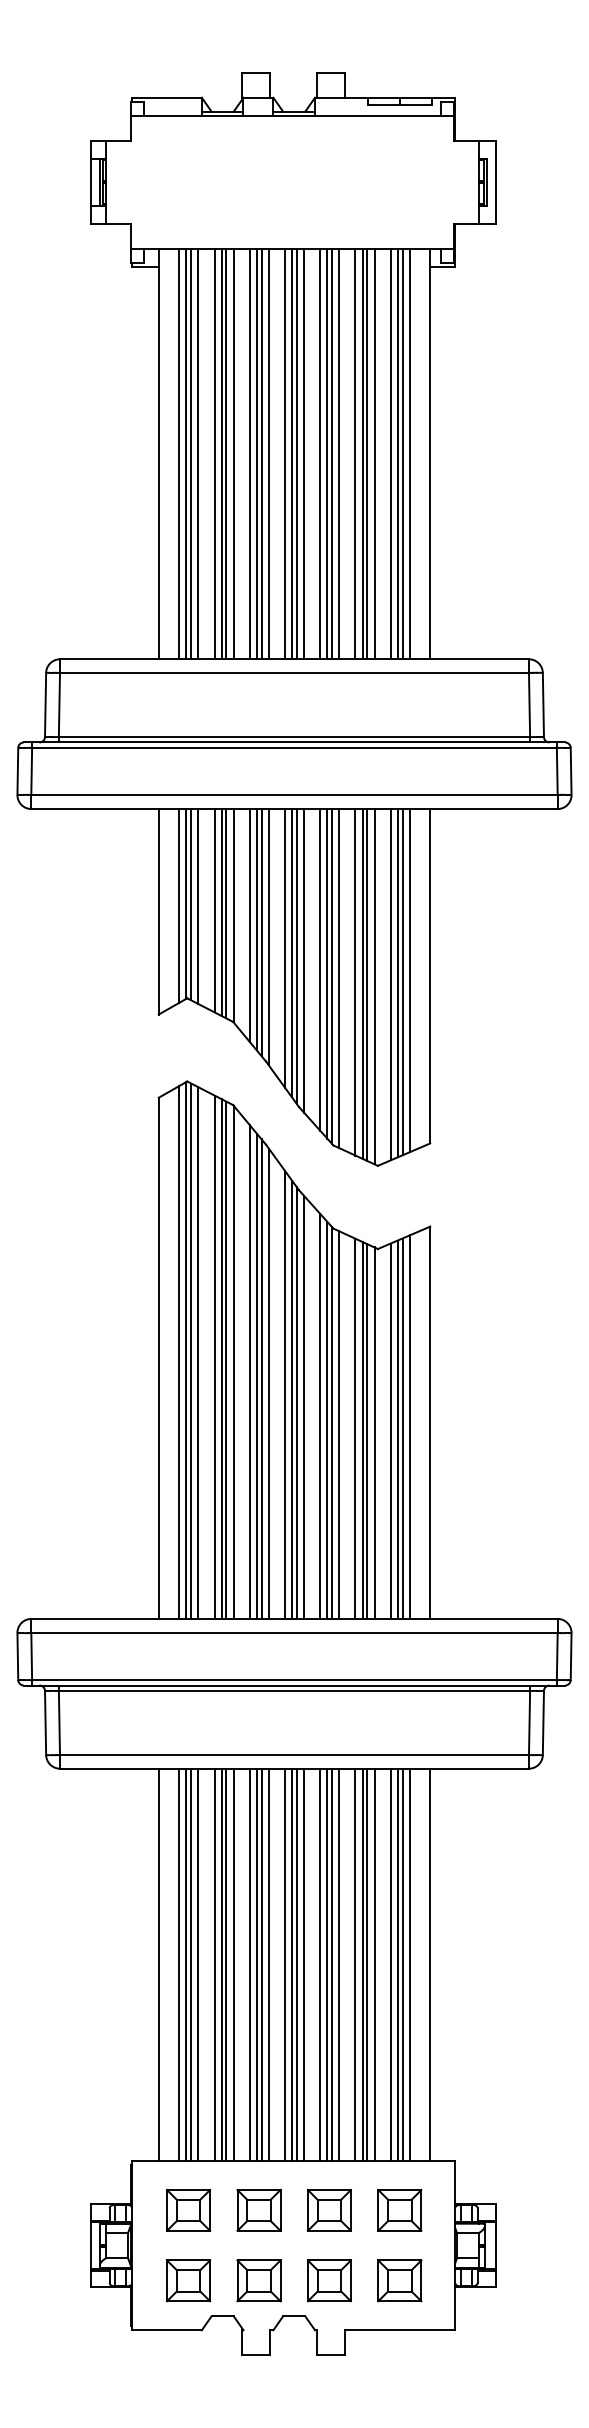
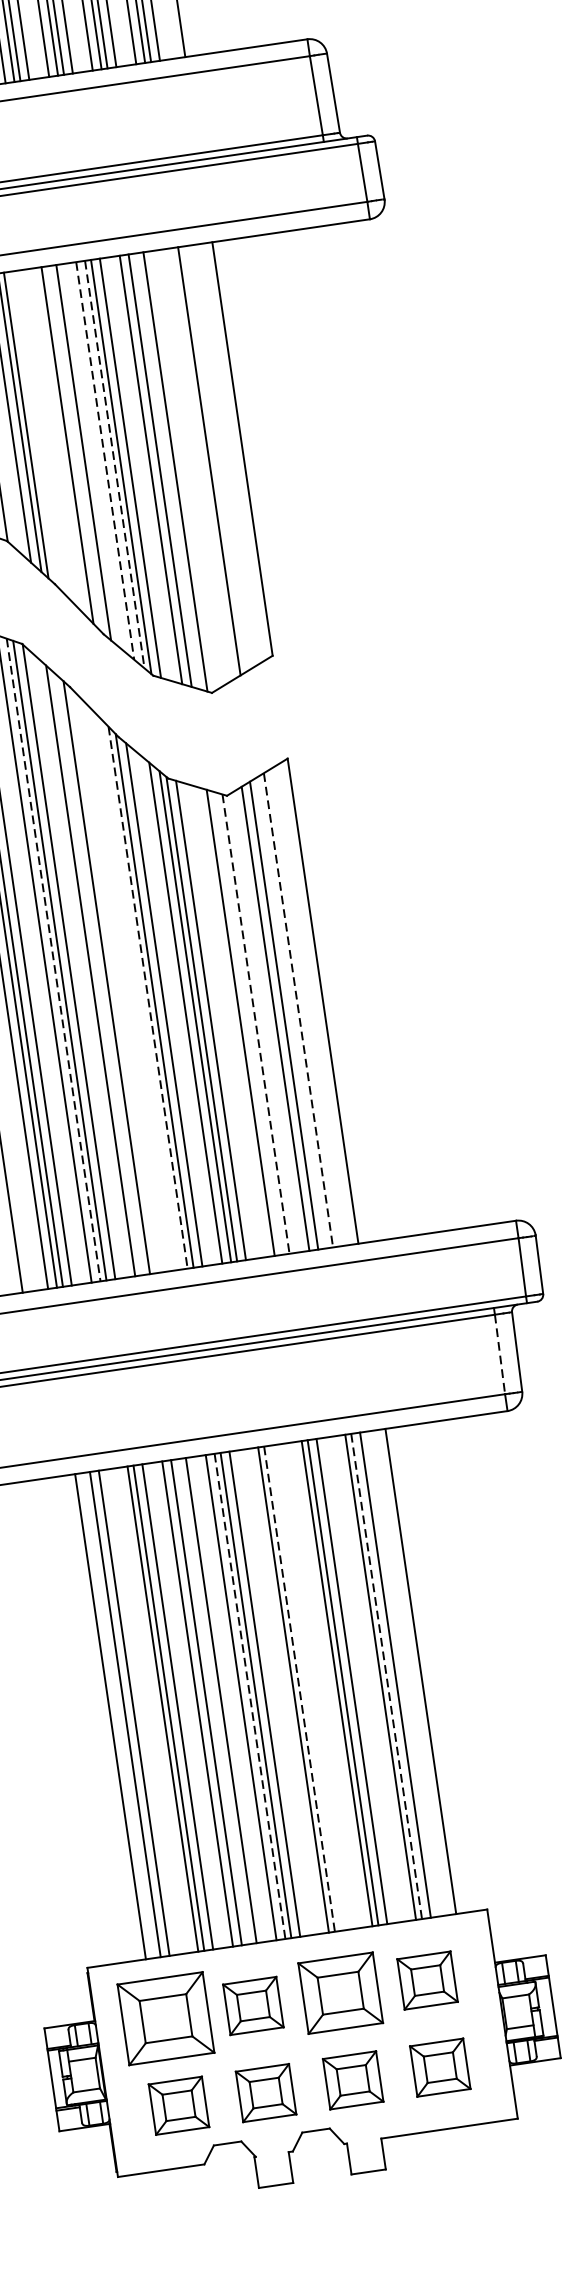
line: (268, 937) -> (35, 430), removed
line: (284, 948) -> (57, 441), removed
line: (296, 956) -> (73, 448), removed
line: (320, 969) -> (105, 460), solid -> dashed
line: (327, 973) -> (114, 464), solid -> dashed
line: (409, 980) -> (217, 458), removed
line: (397, 983) -> (203, 463), removed
line: (390, 984) -> (194, 466), removed
line: (367, 985) -> (166, 471), removed
line: (221, 1359) -> (53, 960), solid -> dashed
line: (256, 1375) -> (99, 974), removed
line: (268, 1383) -> (115, 981), removed
line: (284, 1394) -> (137, 992), removed
line: (292, 1400) -> (148, 998), solid -> dashed
line: (409, 1427) -> (298, 1010), solid -> dashed
line: (355, 1428) -> (231, 1021), removed
line: (402, 1428) -> (289, 1013), removed
line: (367, 1431) -> (247, 1023), removed
line: (374, 1433) -> (256, 1024), solid -> dashed
line: (529, 1723) -> (500, 1355), solid -> dashed
line: (158, 1964) -> (84, 1720), removed
line: (186, 1964) -> (119, 1714), removed
line: (214, 1964) -> (154, 1709), removed
line: (261, 1964) -> (212, 1701), removed
line: (320, 1964) -> (285, 1690), removed
line: (339, 1964) -> (308, 1687), removed
line: (355, 1964) -> (328, 1684), removed
line: (390, 1964) -> (371, 1678), removed
line: (292, 1965) -> (250, 1697), solid -> dashed
line: (332, 1965) -> (300, 1689), solid -> dashed
line: (402, 1965) -> (386, 1677), solid -> dashed
part: (188, 2210) -> (166, 2018), size x1.6
part: (328, 2210) -> (339, 1993), size x1.4

